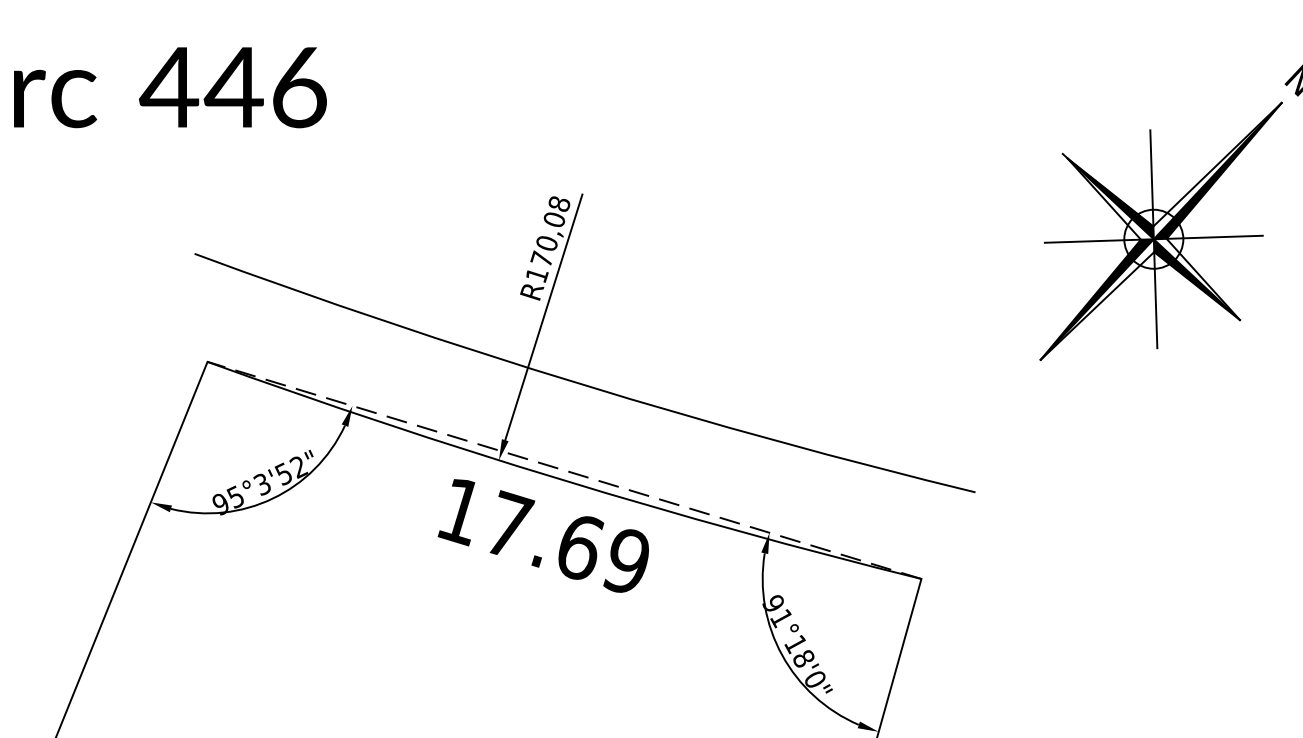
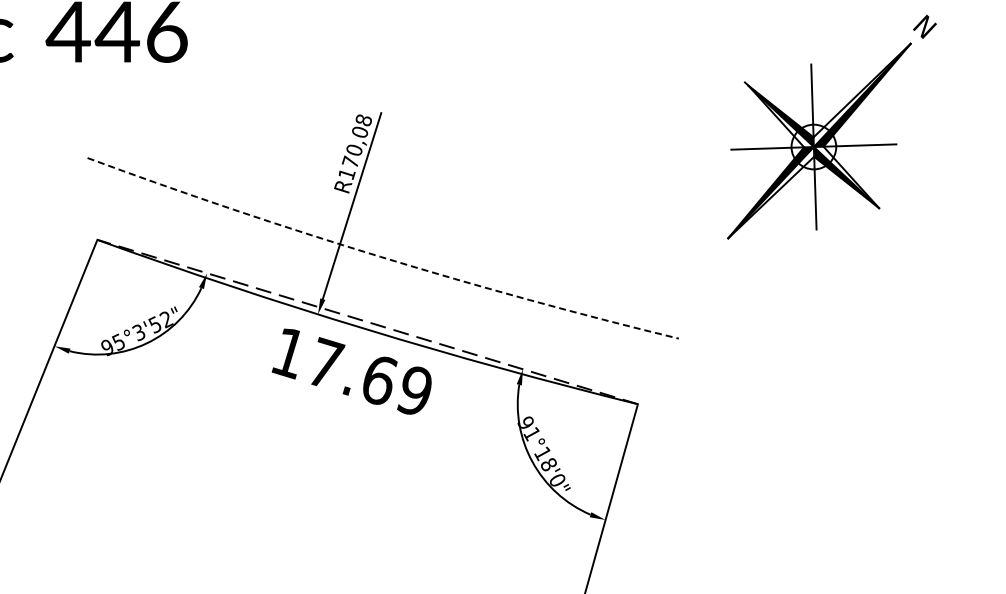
line: (581, 383) -> (380, 256), solid -> dashed

